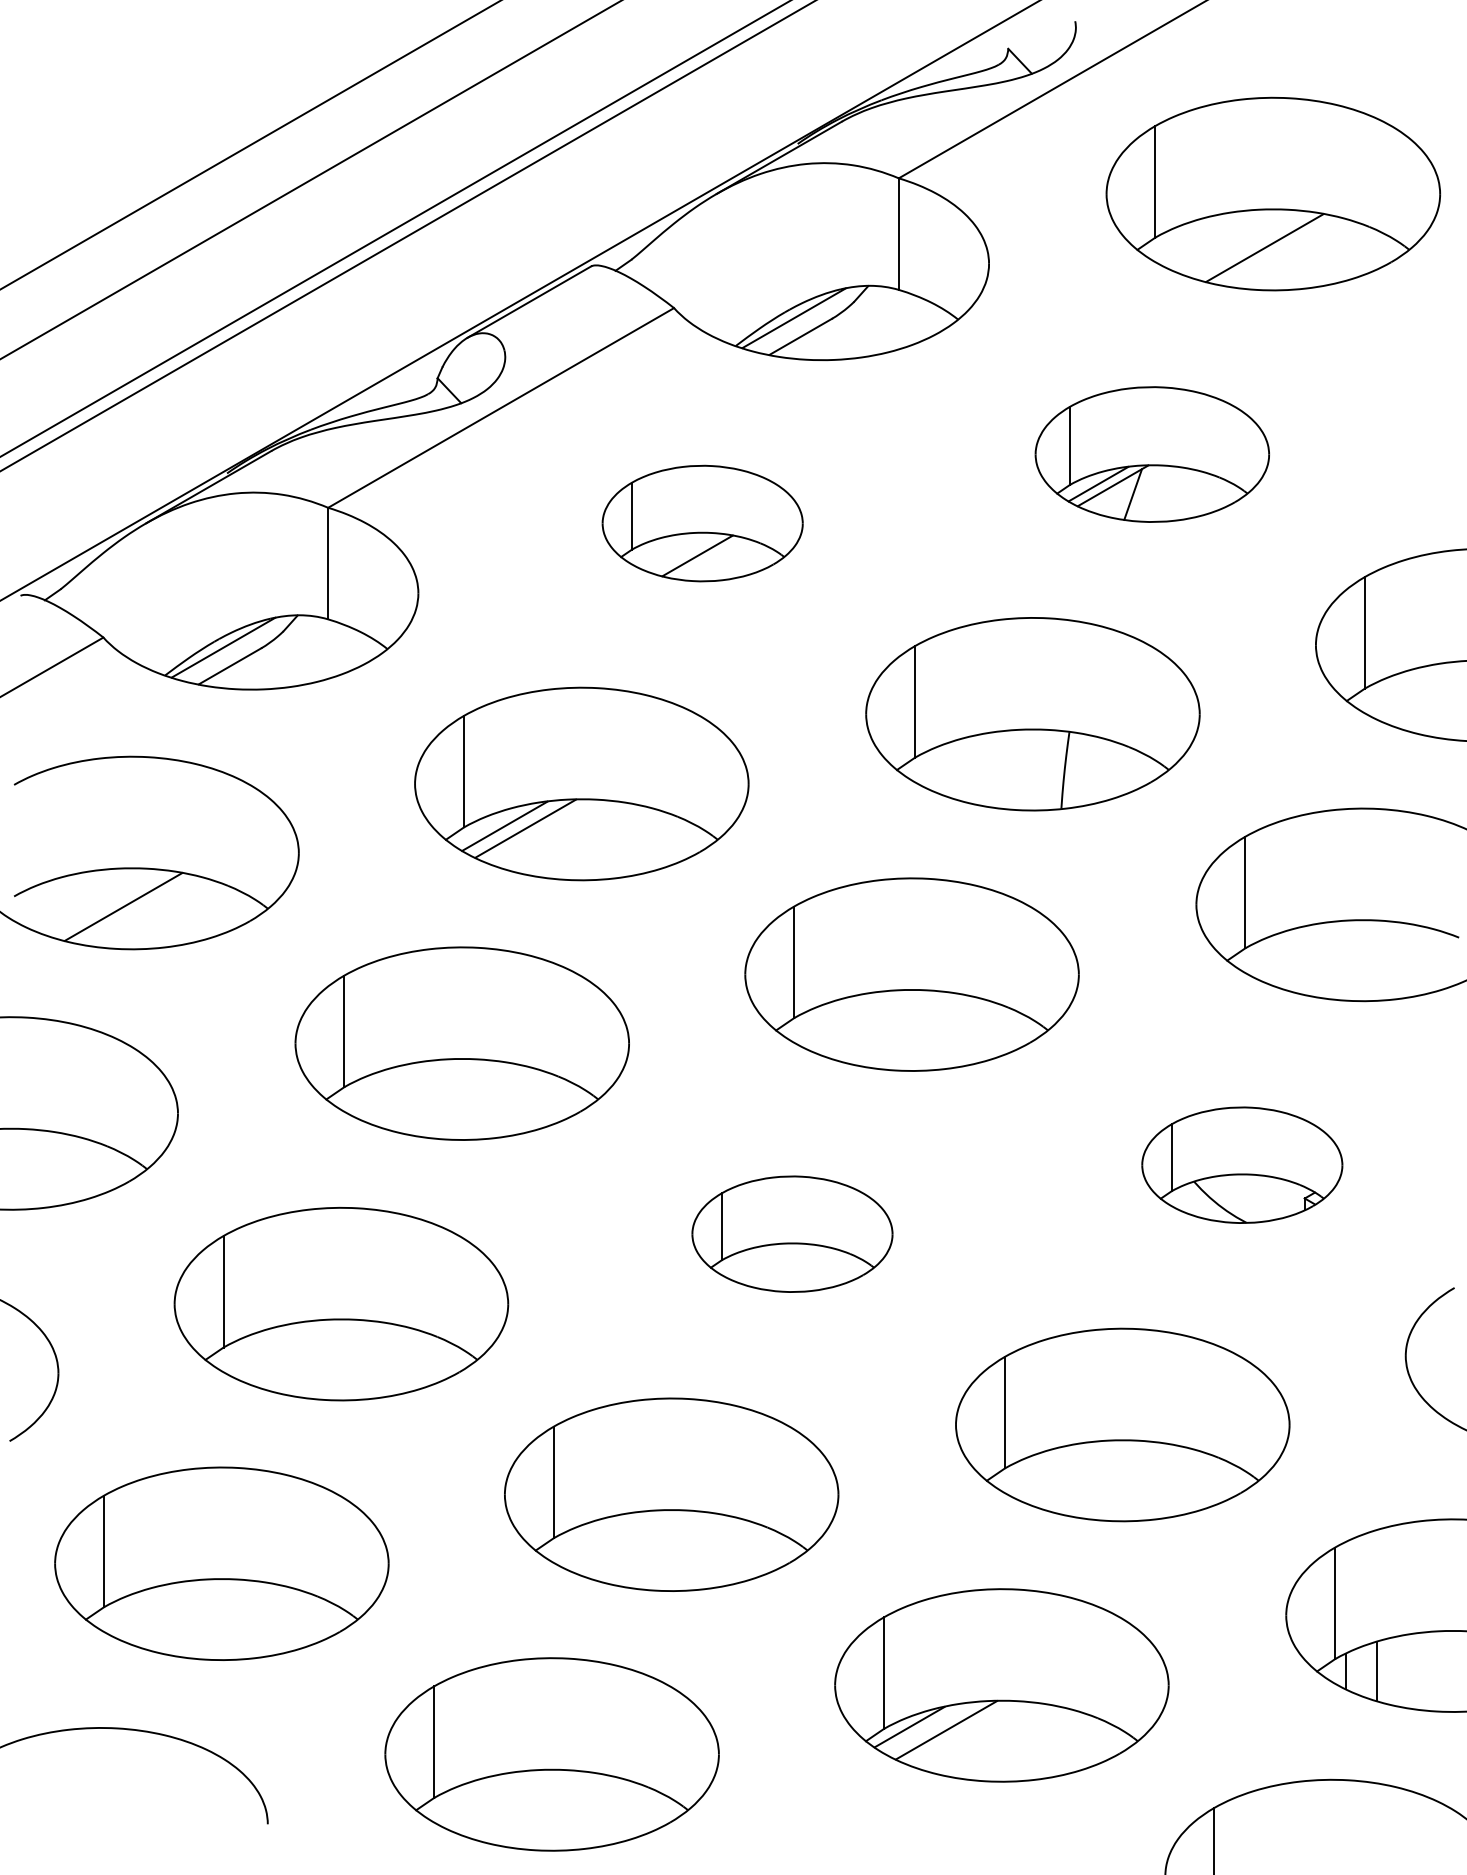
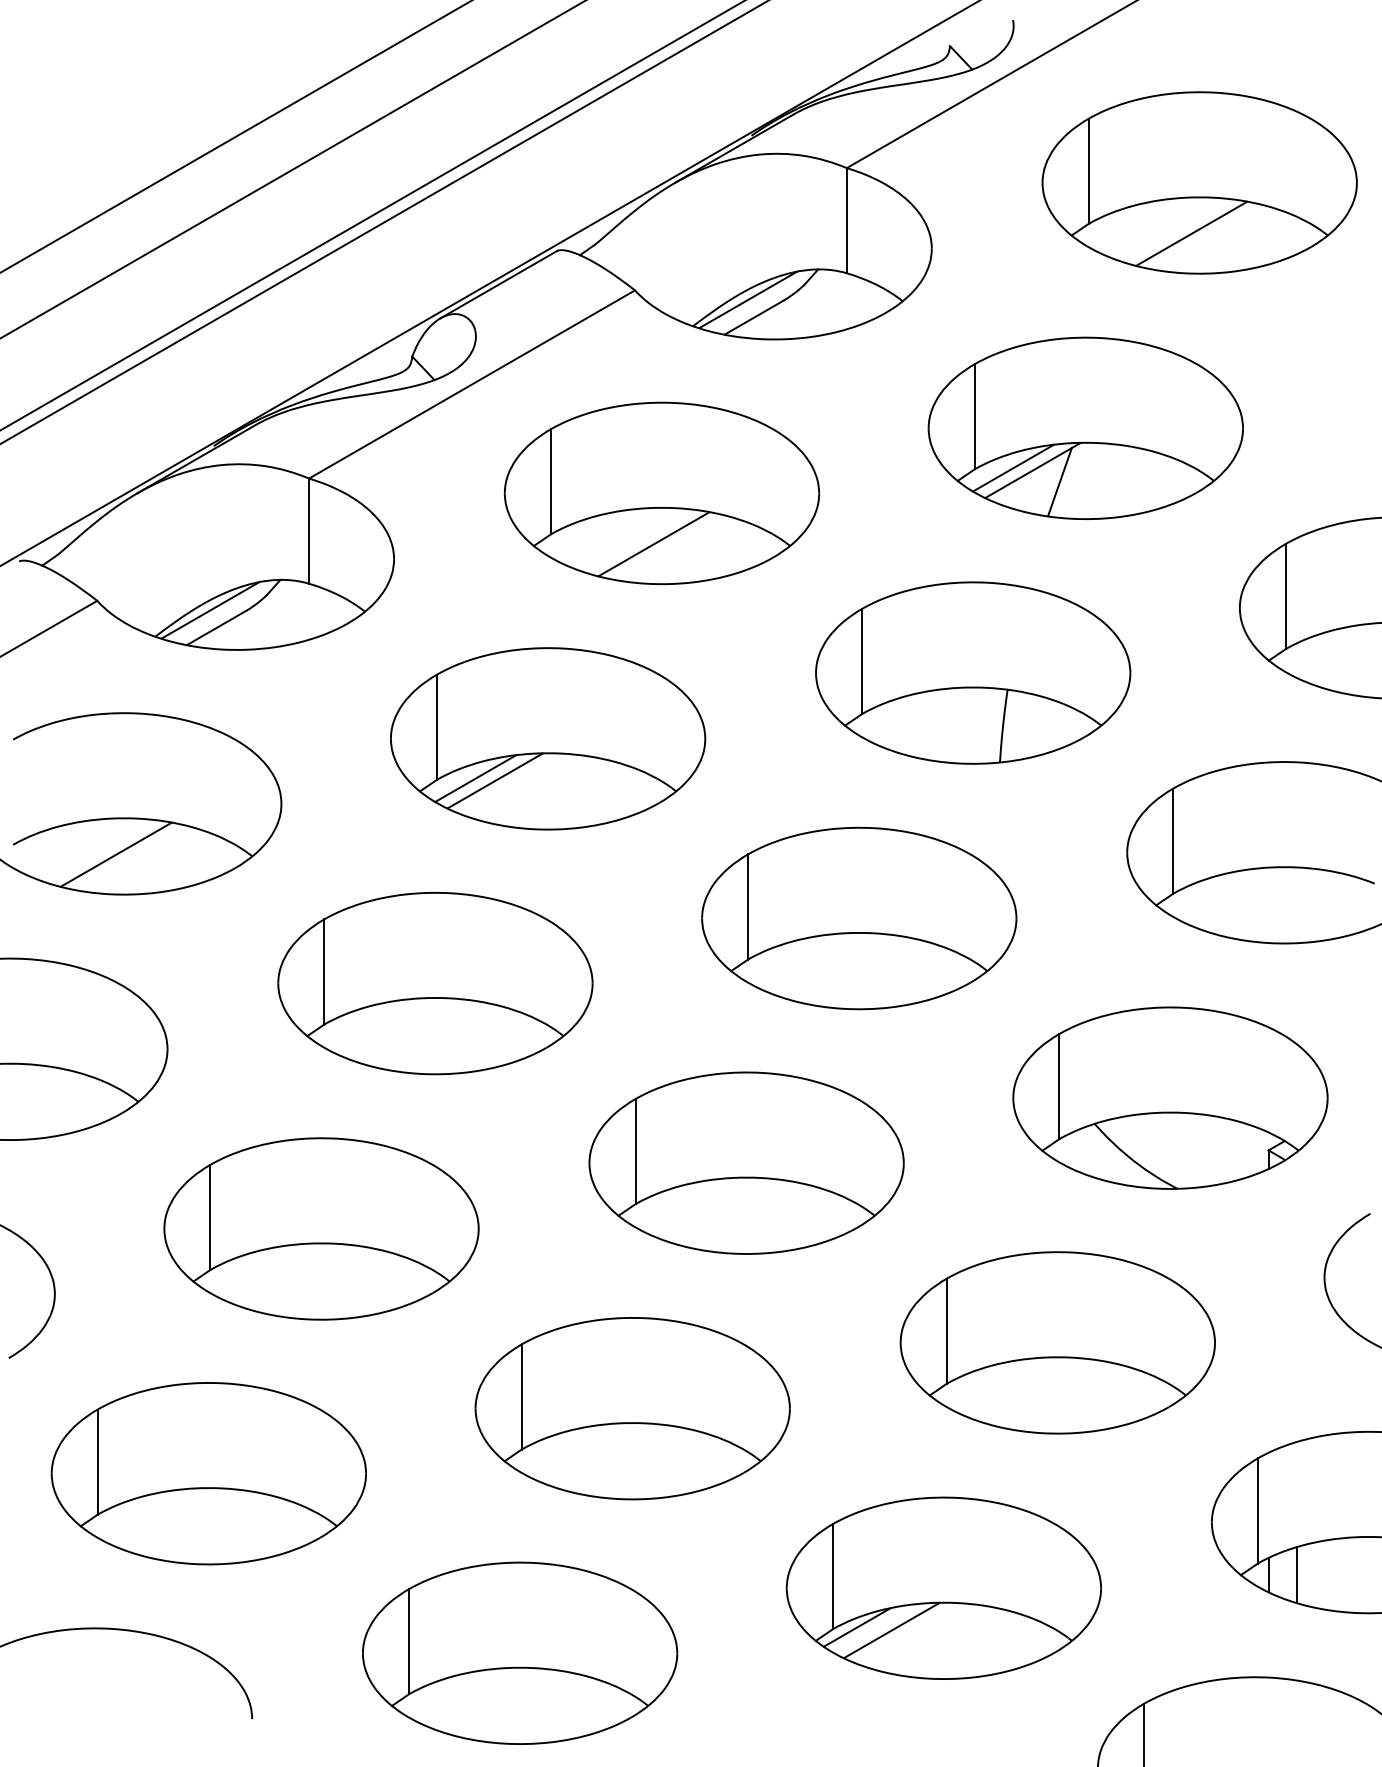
part: (1152, 454) -> (1085, 428), size x1.43
part: (702, 523) -> (661, 493), size x1.67
part: (1242, 1164) -> (1170, 1097), size x1.67
part: (792, 1233) -> (746, 1162), size x1.67

